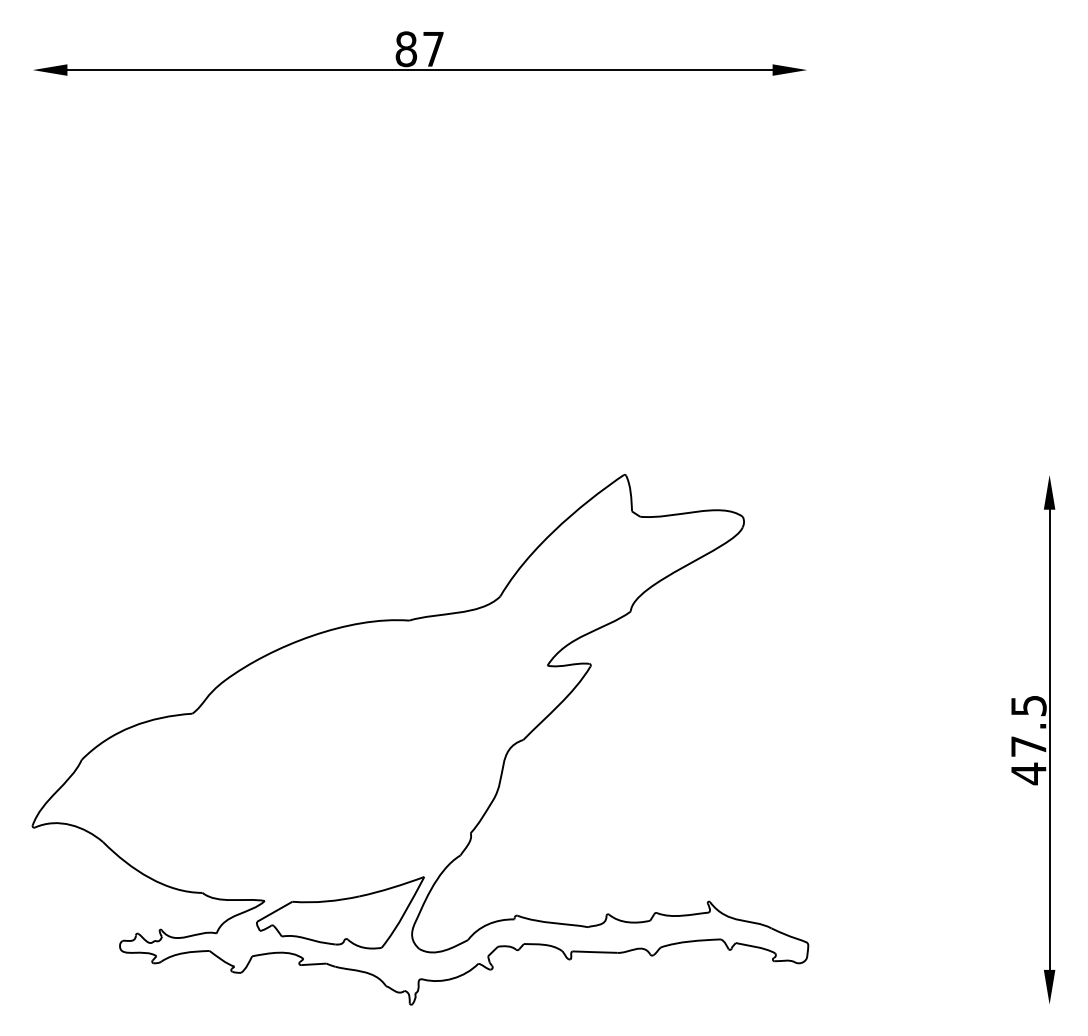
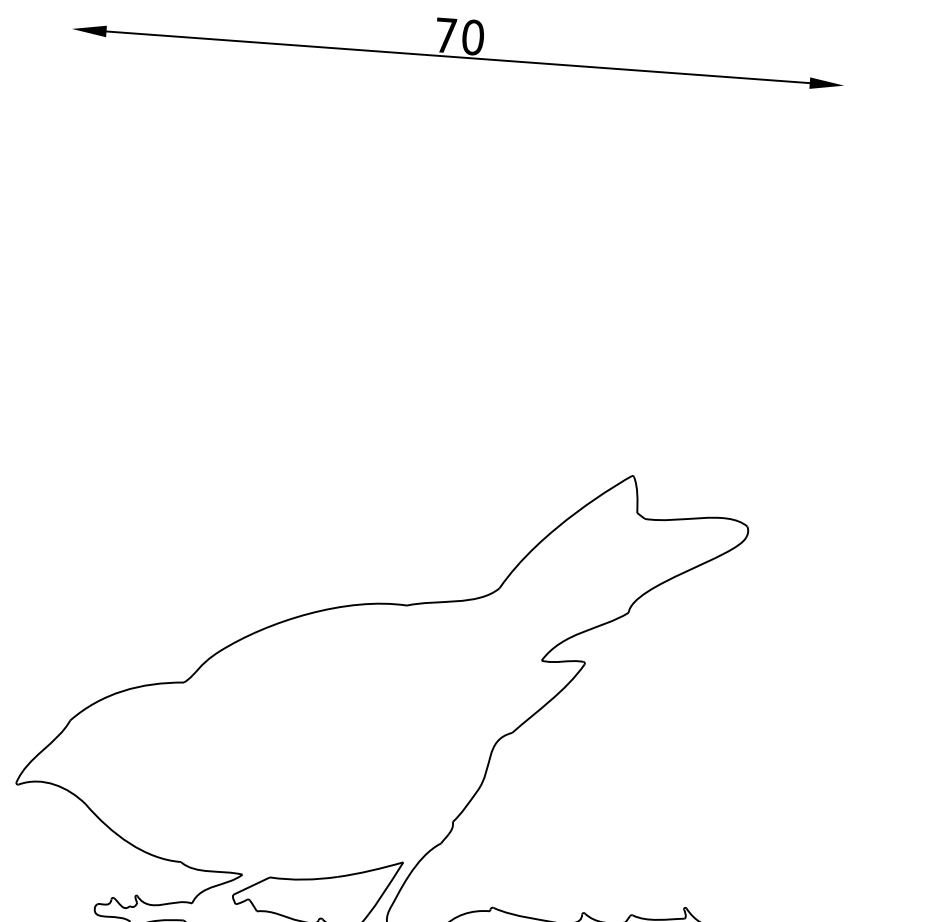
text: (419, 49) -> (459, 36), 87 -> 70

